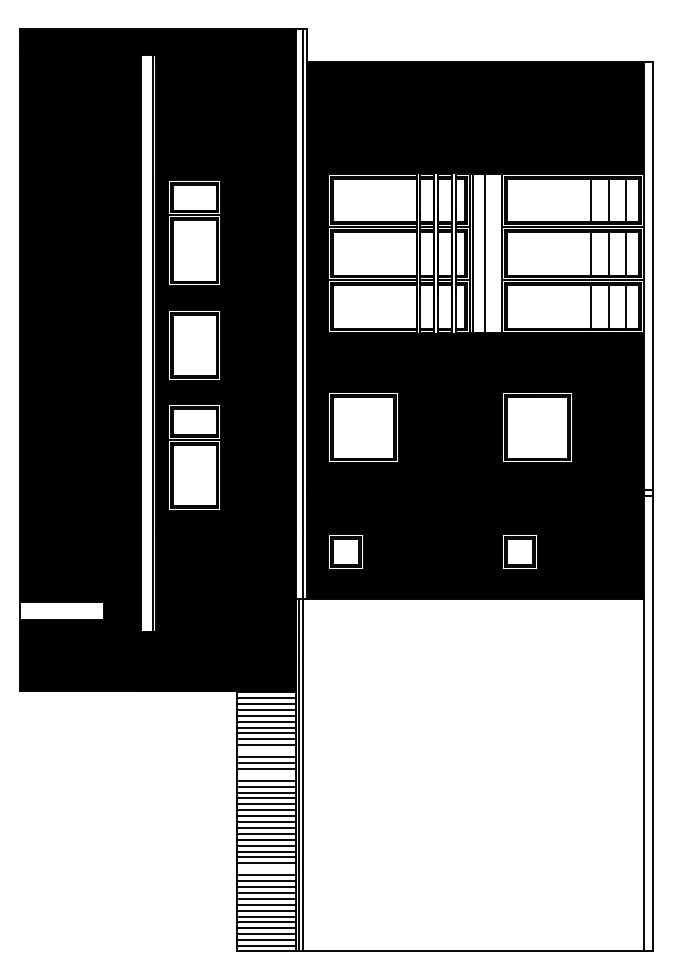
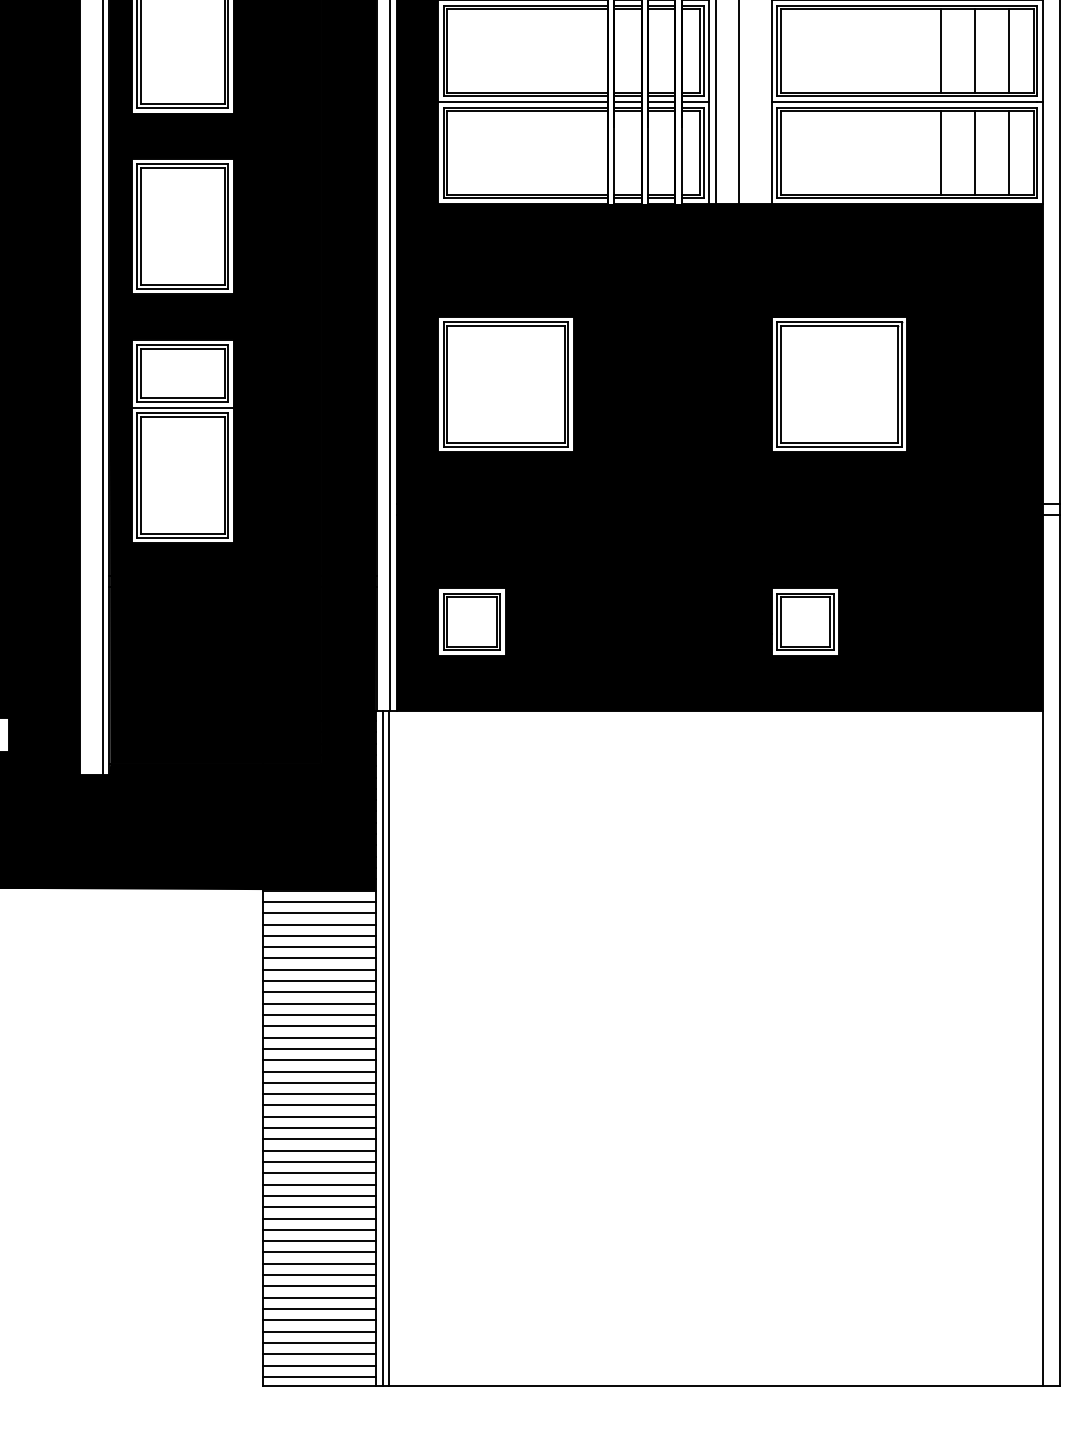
line: (265, 751) -> (318, 1004), added
line: (265, 774) -> (318, 1048), added
line: (265, 869) -> (318, 1230), added

